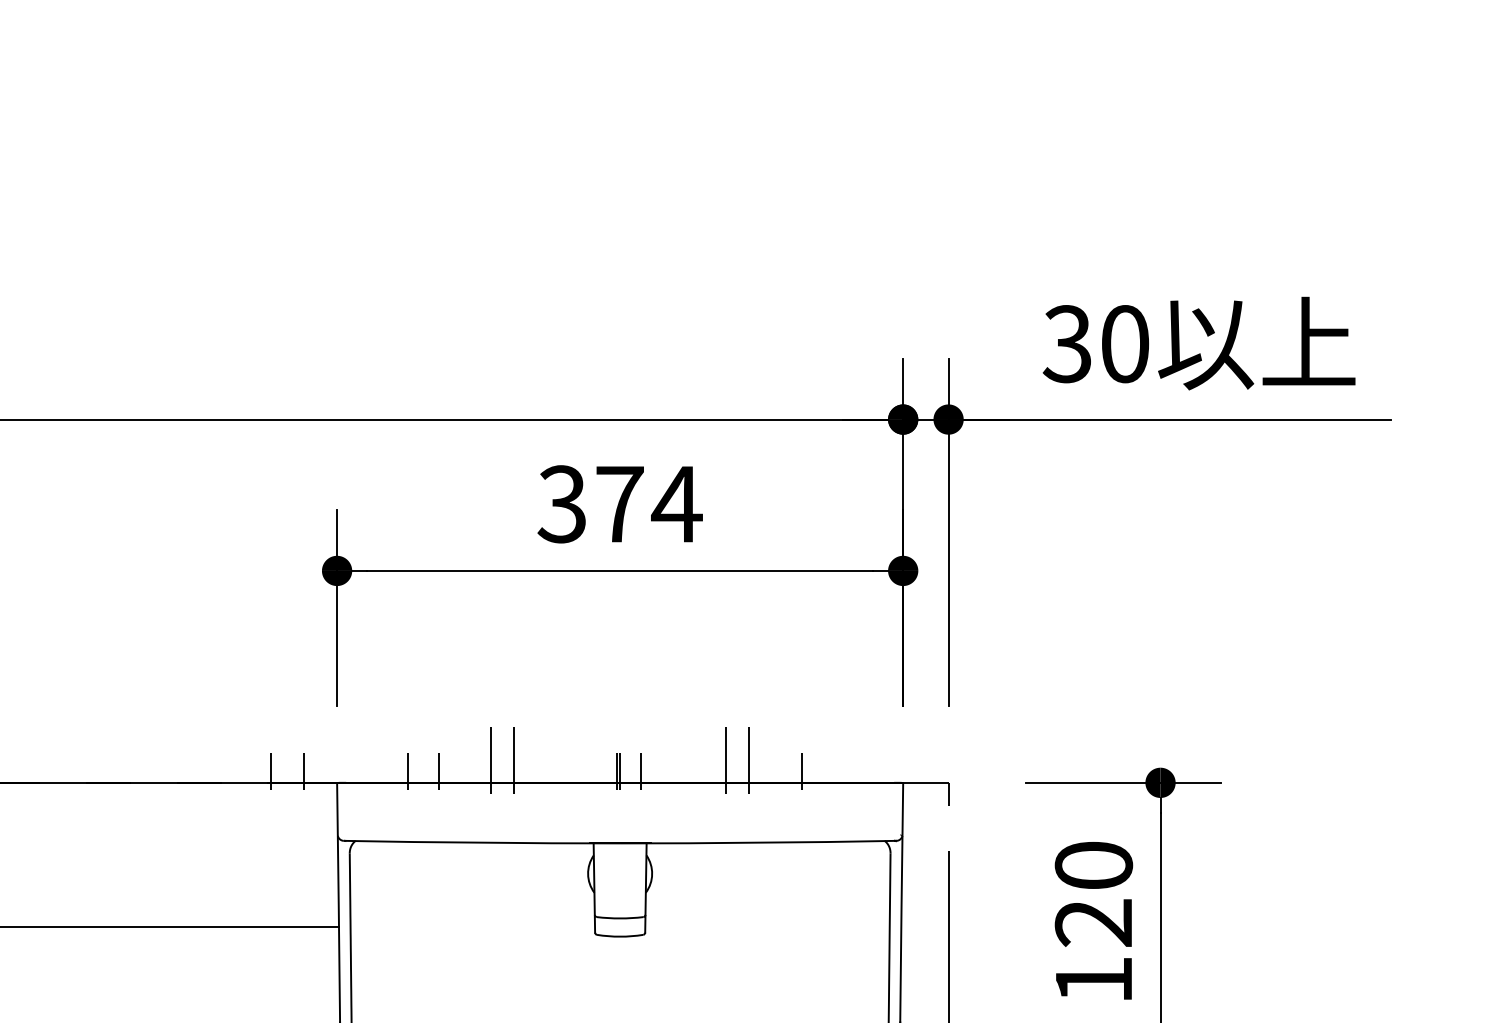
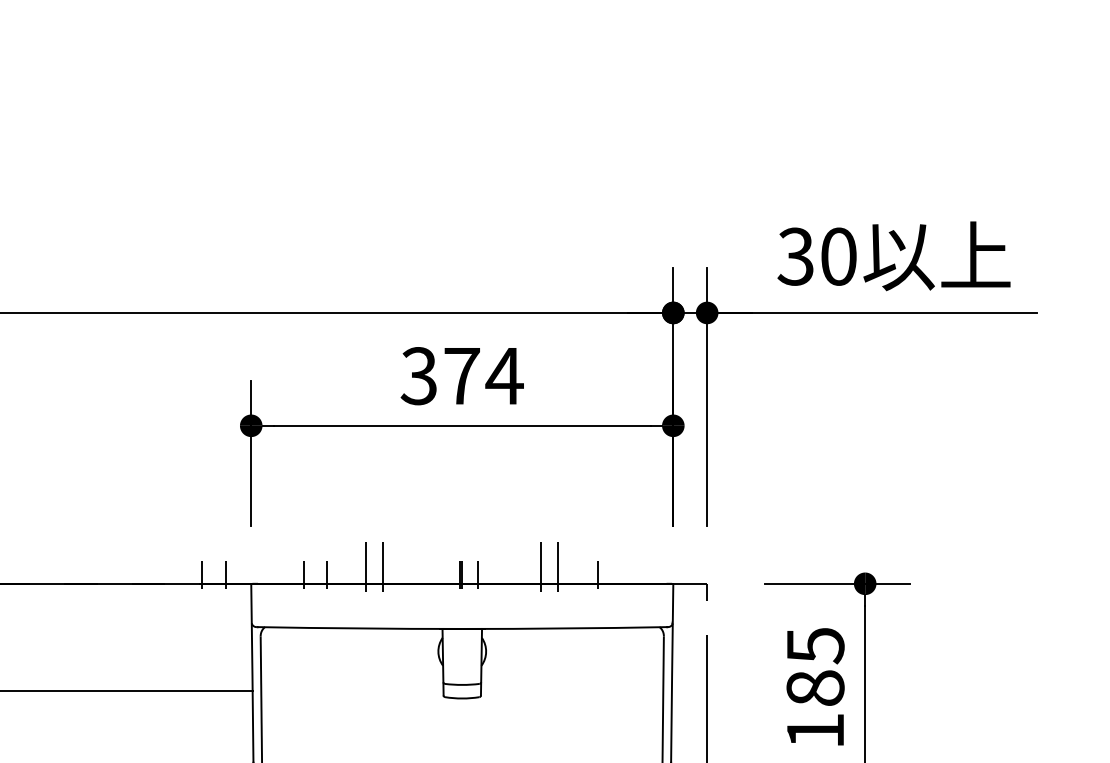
text: (1093, 893) -> (815, 666), 120 -> 185

